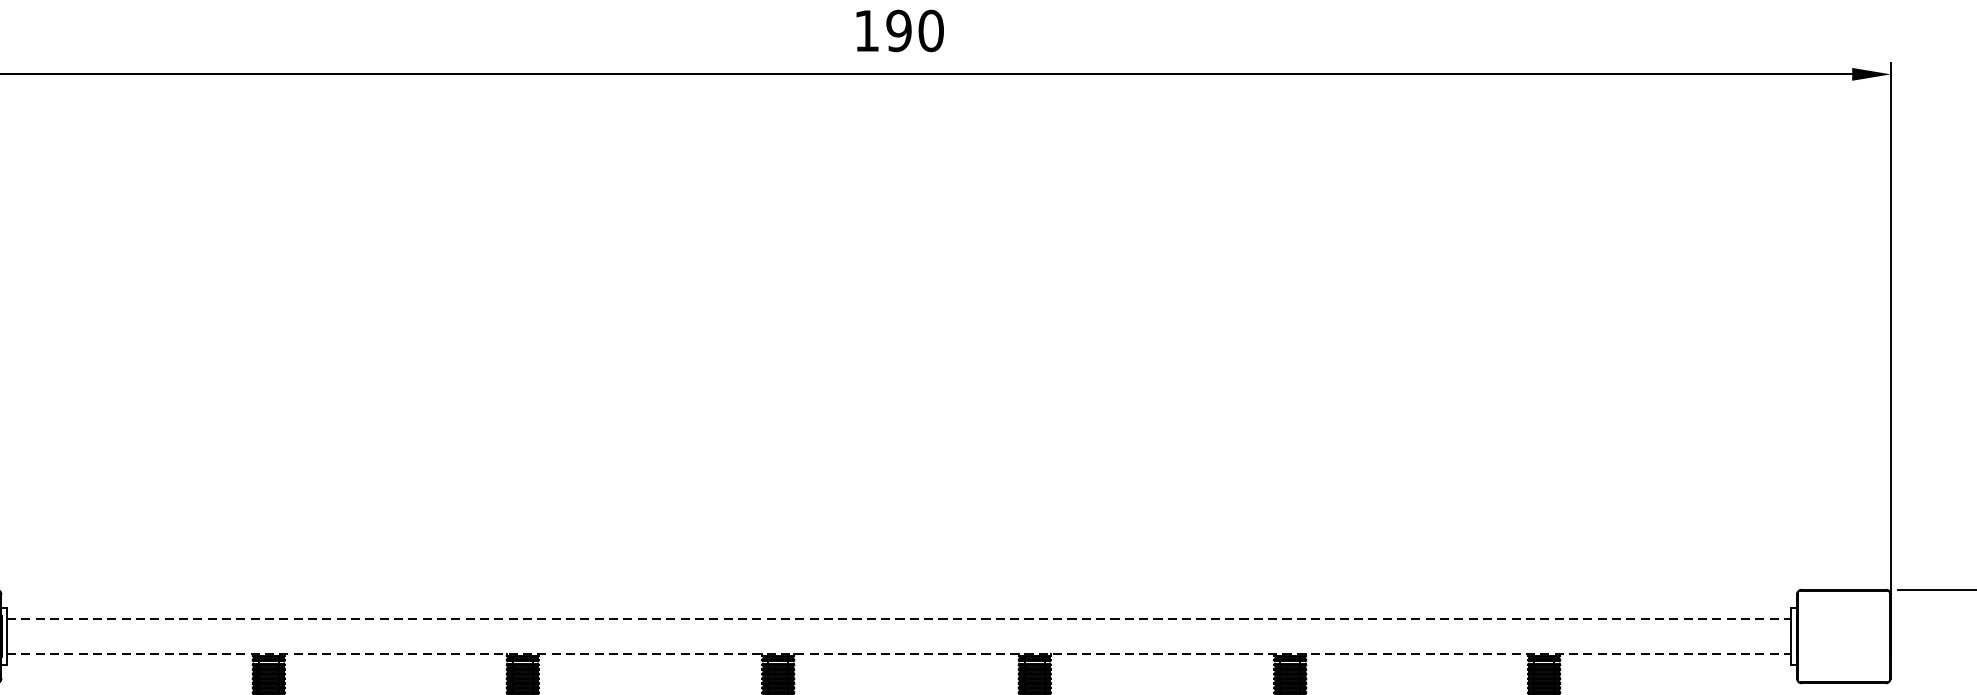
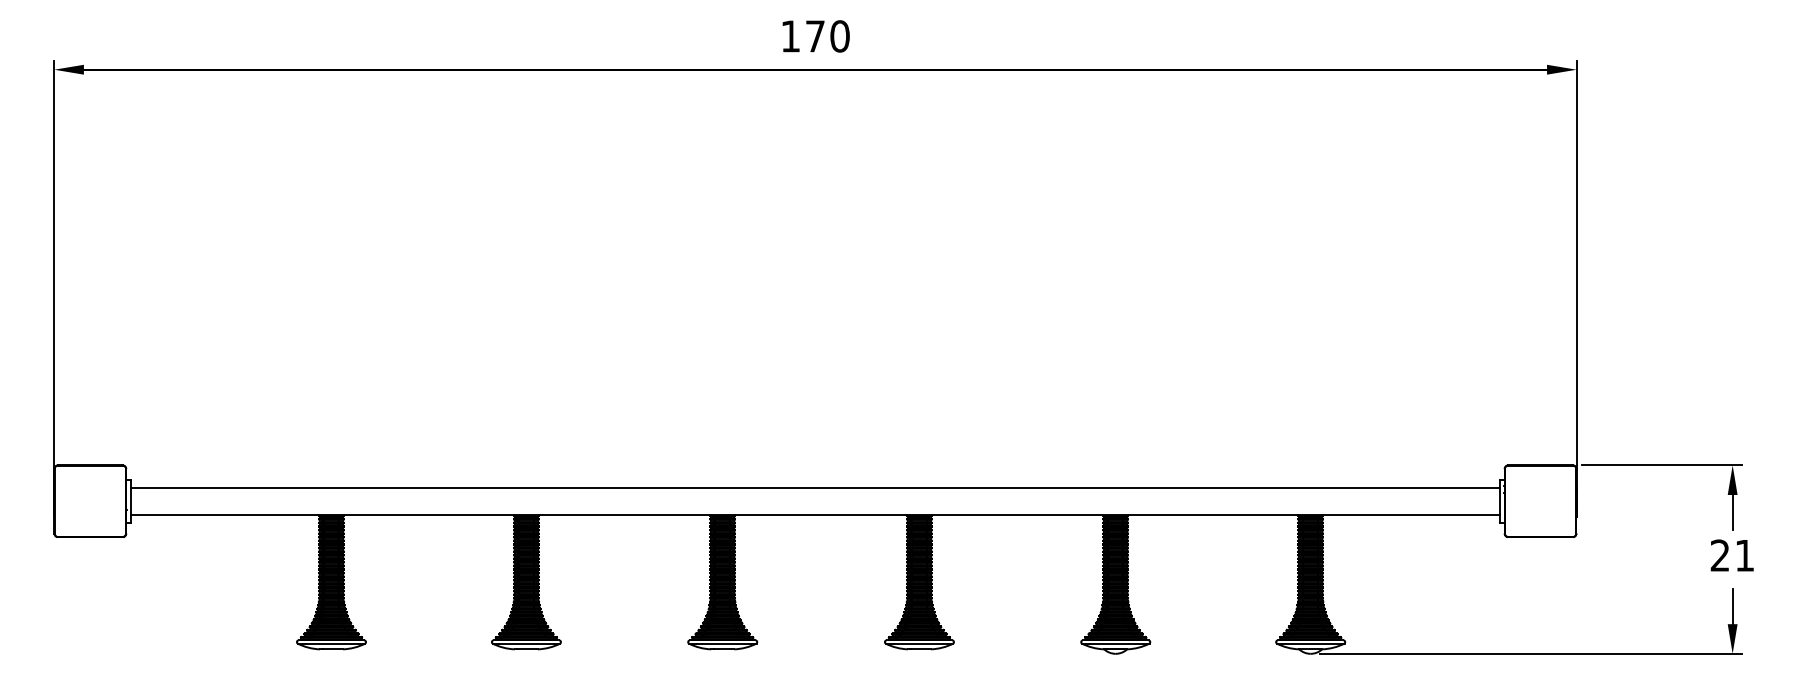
text: (897, 31) -> (814, 36), 190 -> 170
line: (899, 618) -> (815, 487), dashed -> solid
line: (899, 653) -> (815, 514), dashed -> solid

